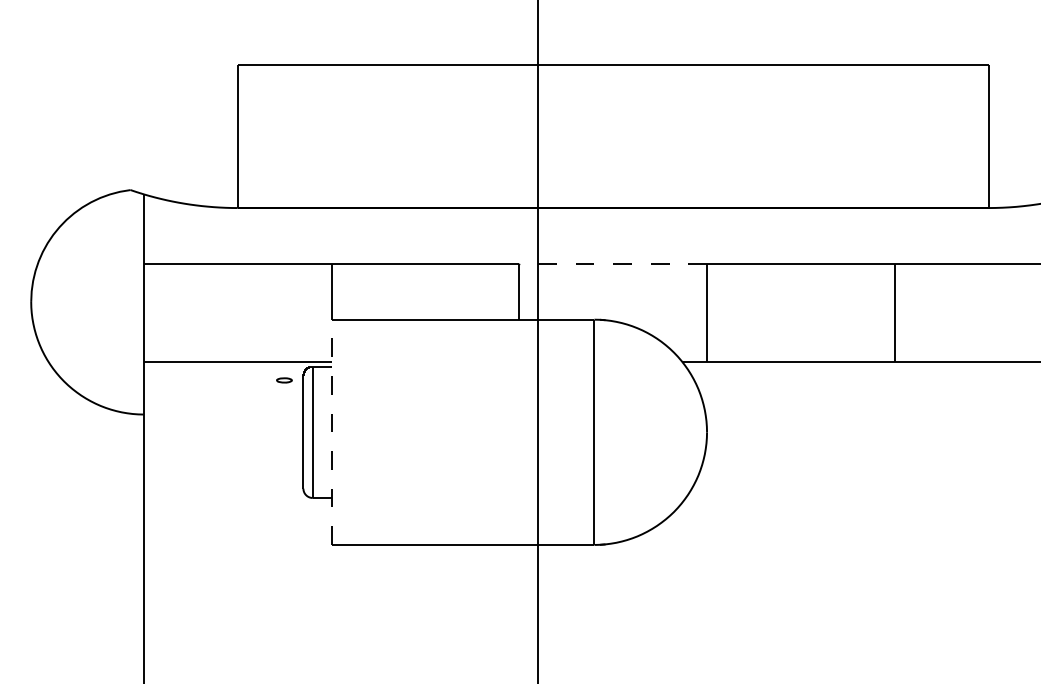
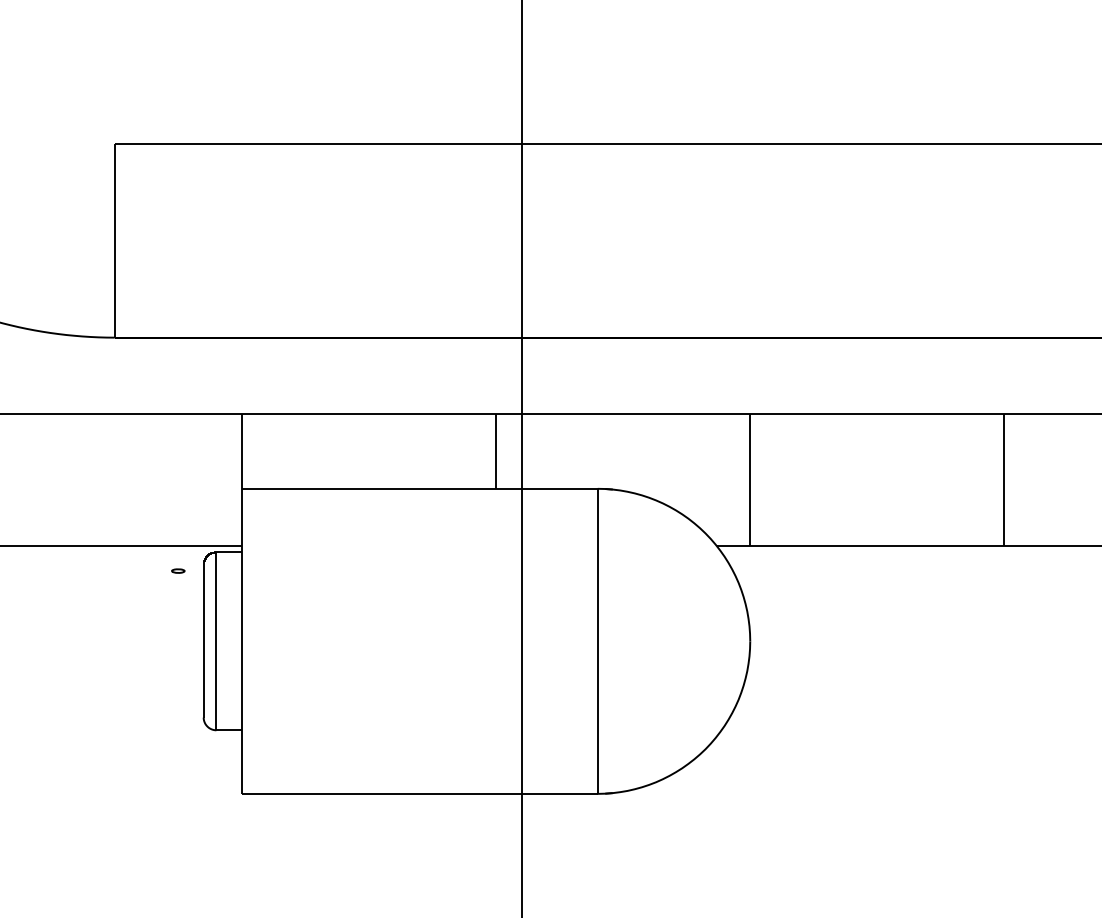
line: (613, 264) -> (623, 414), dashed -> solid
part: (284, 380) -> (178, 571), size x0.62
line: (331, 432) -> (241, 641), dashed -> solid

